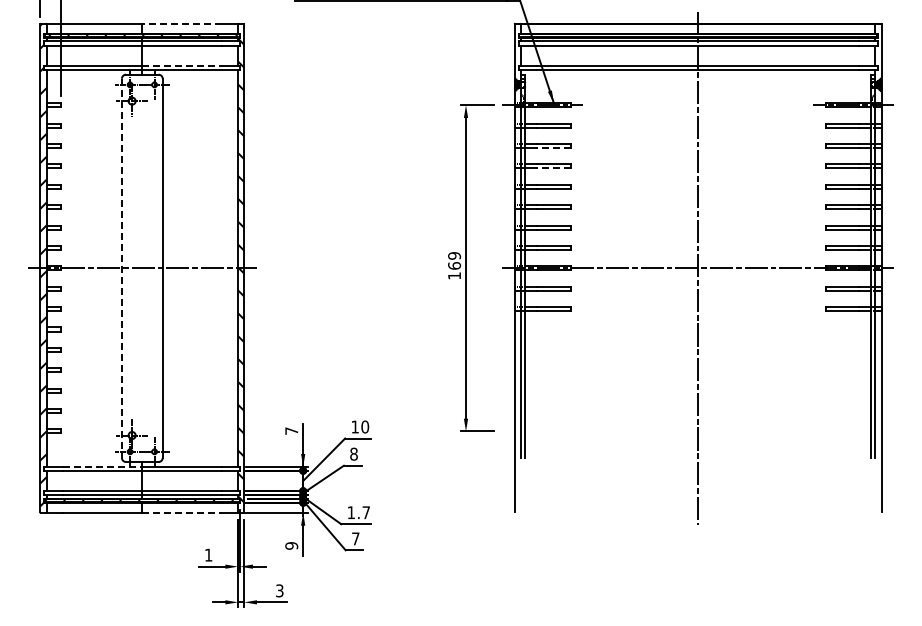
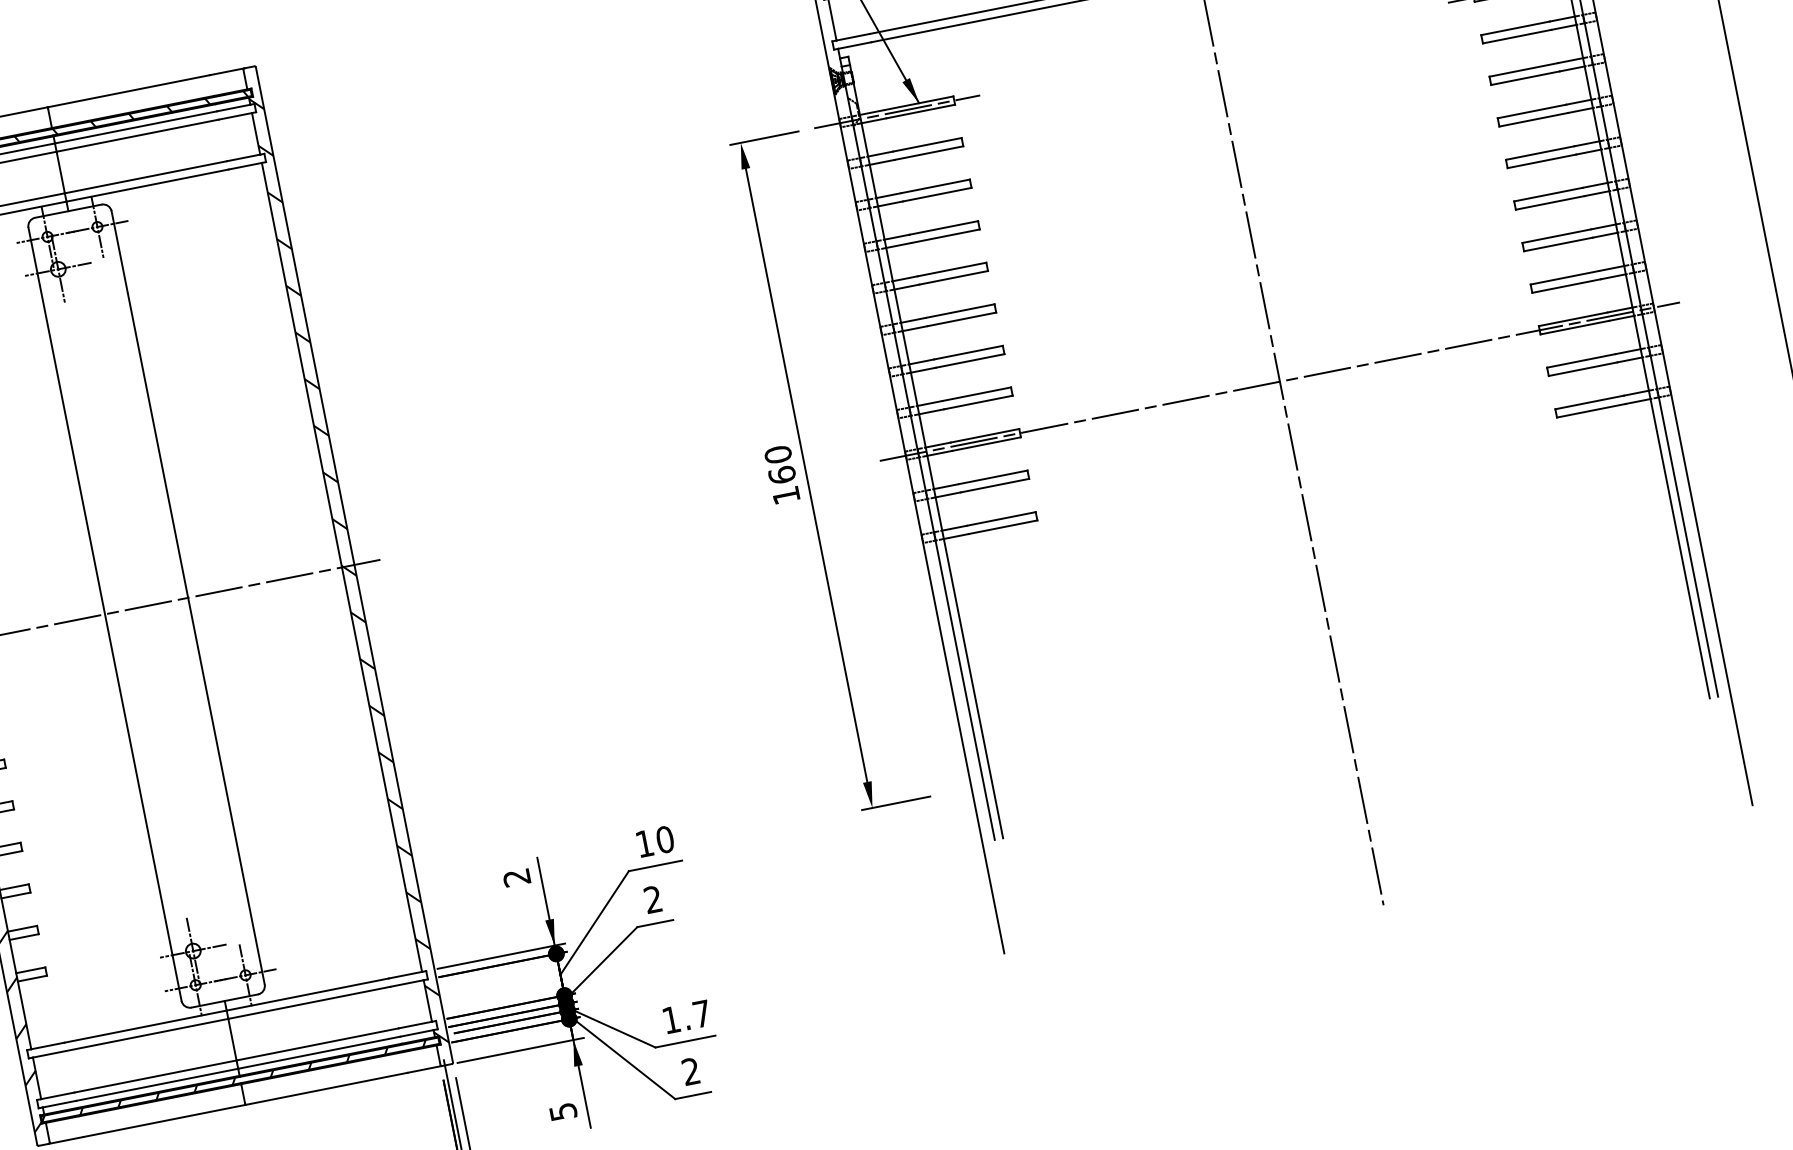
line: (182, 23) -> (129, 90), dashed -> solid
line: (182, 65) -> (146, 176), dashed -> solid
line: (553, 148) -> (936, 195), dashed -> solid
line: (553, 168) -> (944, 236), dashed -> solid
text: (454, 255) -> (777, 453), 169 -> 160
line: (121, 268) -> (104, 614), dashed -> solid
text: (291, 430) -> (516, 876), 7 -> 2
text: (353, 453) -> (651, 898), 8 -> 2
line: (102, 466) -> (145, 1026), dashed -> solid
line: (182, 512) -> (327, 1087), dashed -> solid
text: (355, 538) -> (690, 1070), 7 -> 2
text: (291, 545) -> (562, 1111), 9 -> 5

